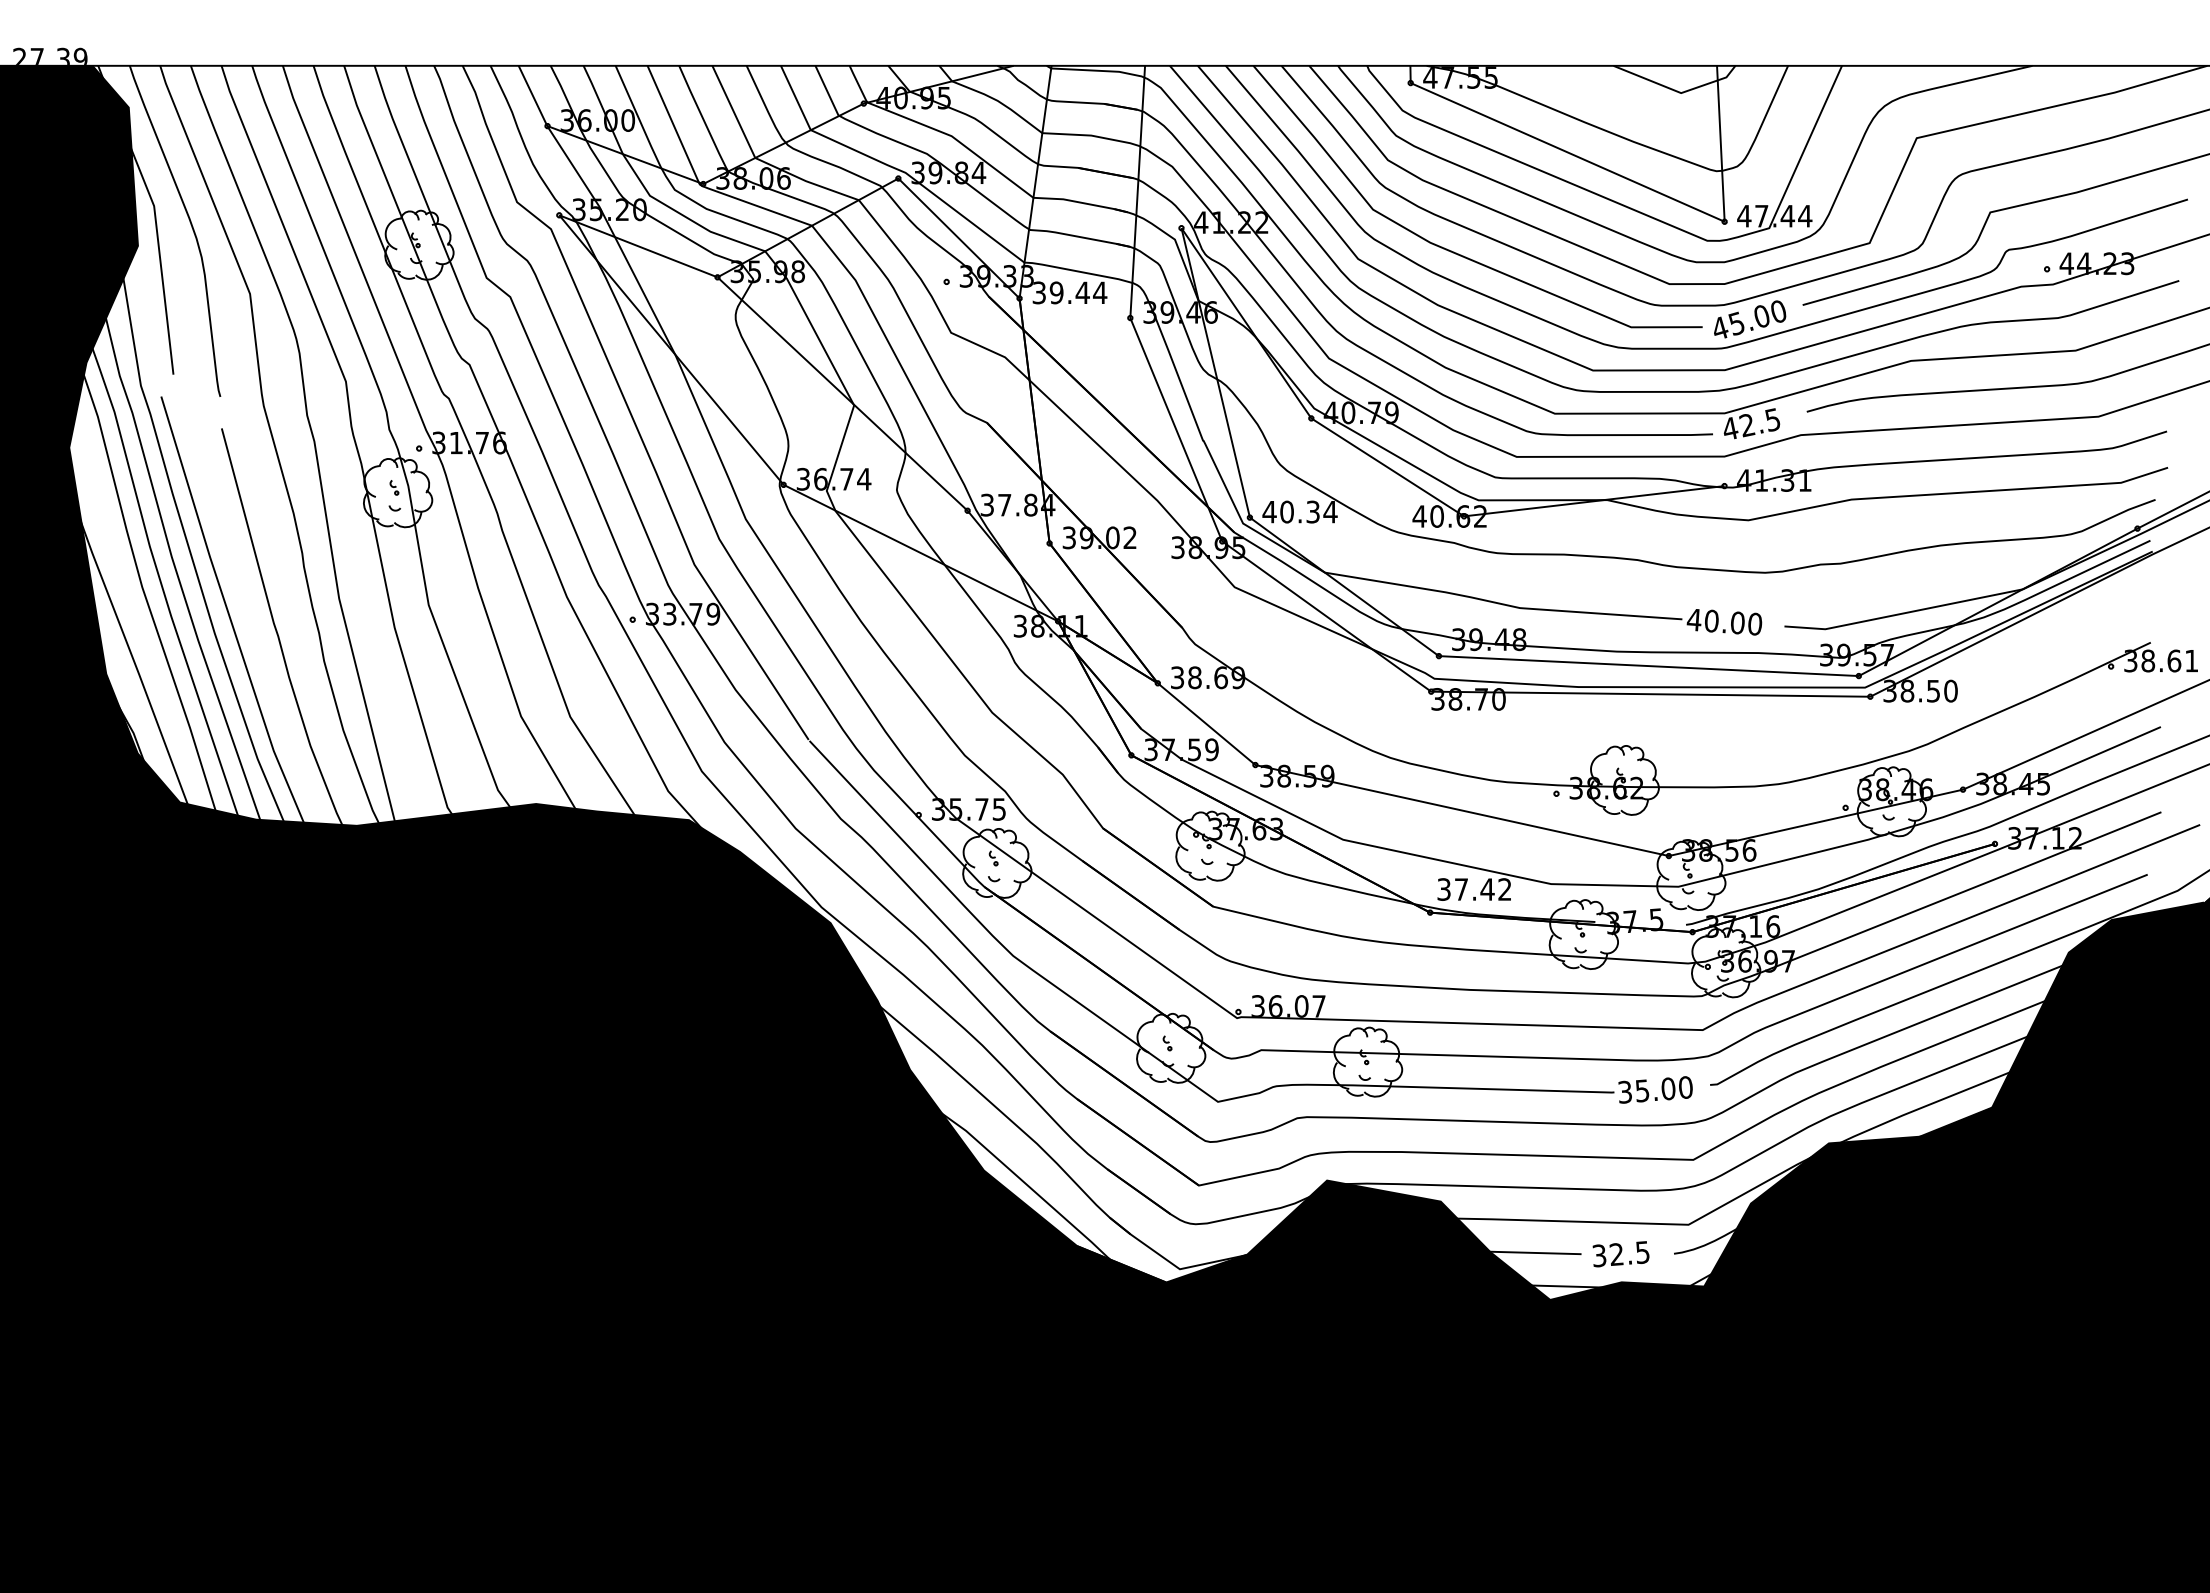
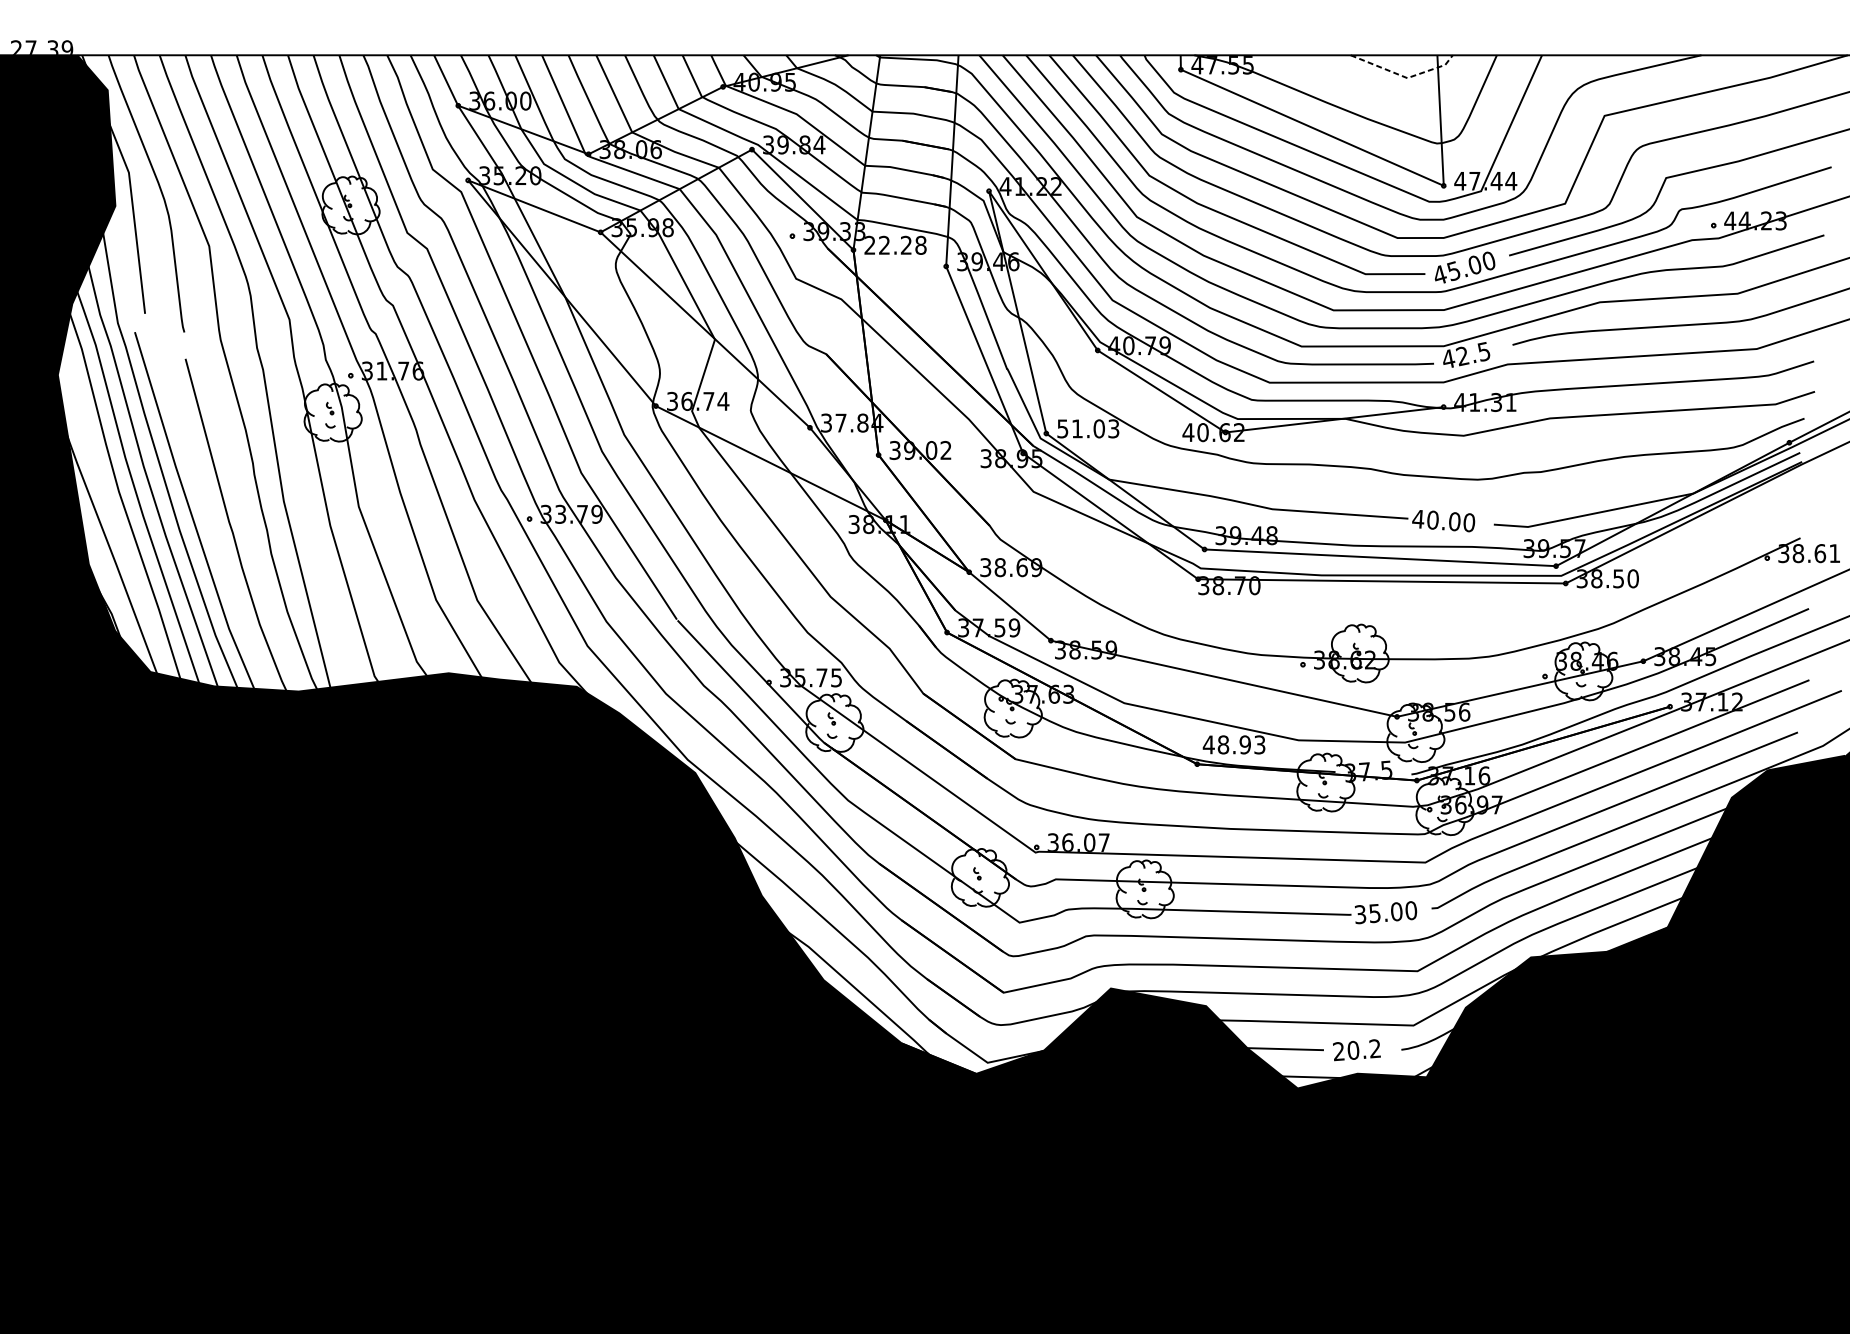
line: (1677, 91) -> (1404, 76), solid -> dashed
text: (1069, 292) -> (895, 245), 39.44 -> 22.28
text: (1299, 511) -> (1087, 428), 40.34 -> 51.03
text: (1473, 889) -> (1233, 744), 37.42 -> 48.93
text: (1620, 1254) -> (1356, 1050), 32.5 -> 20.2

